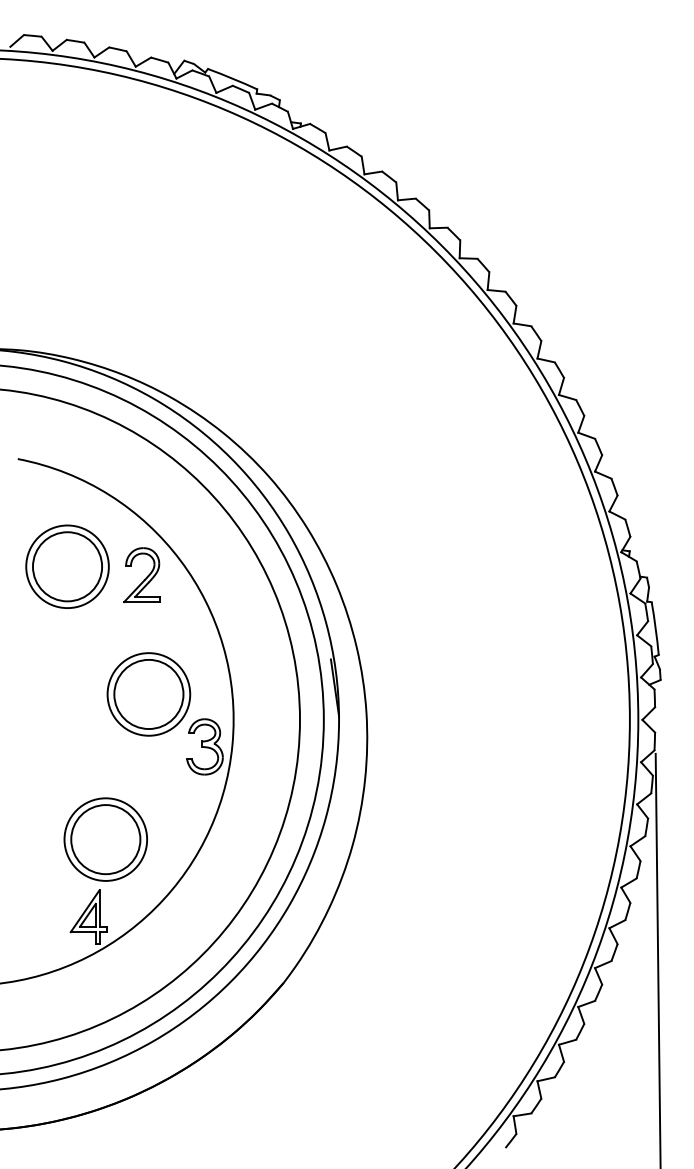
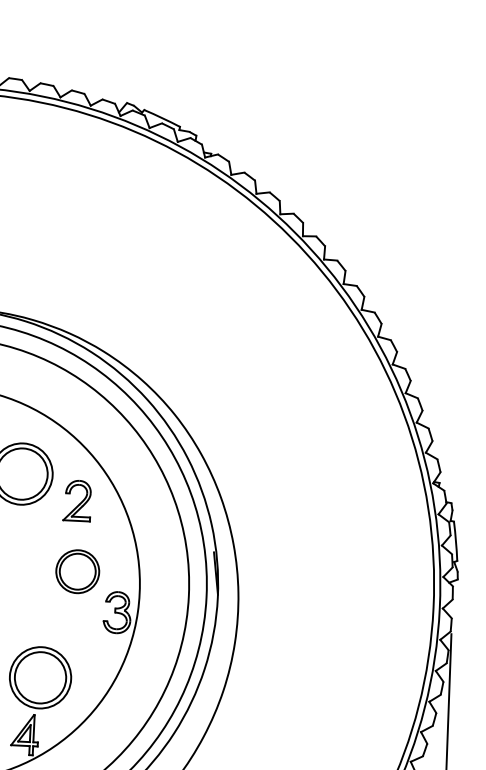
part: (141, 575) -> (77, 501), moved
part: (148, 694) -> (77, 571), size x0.7

